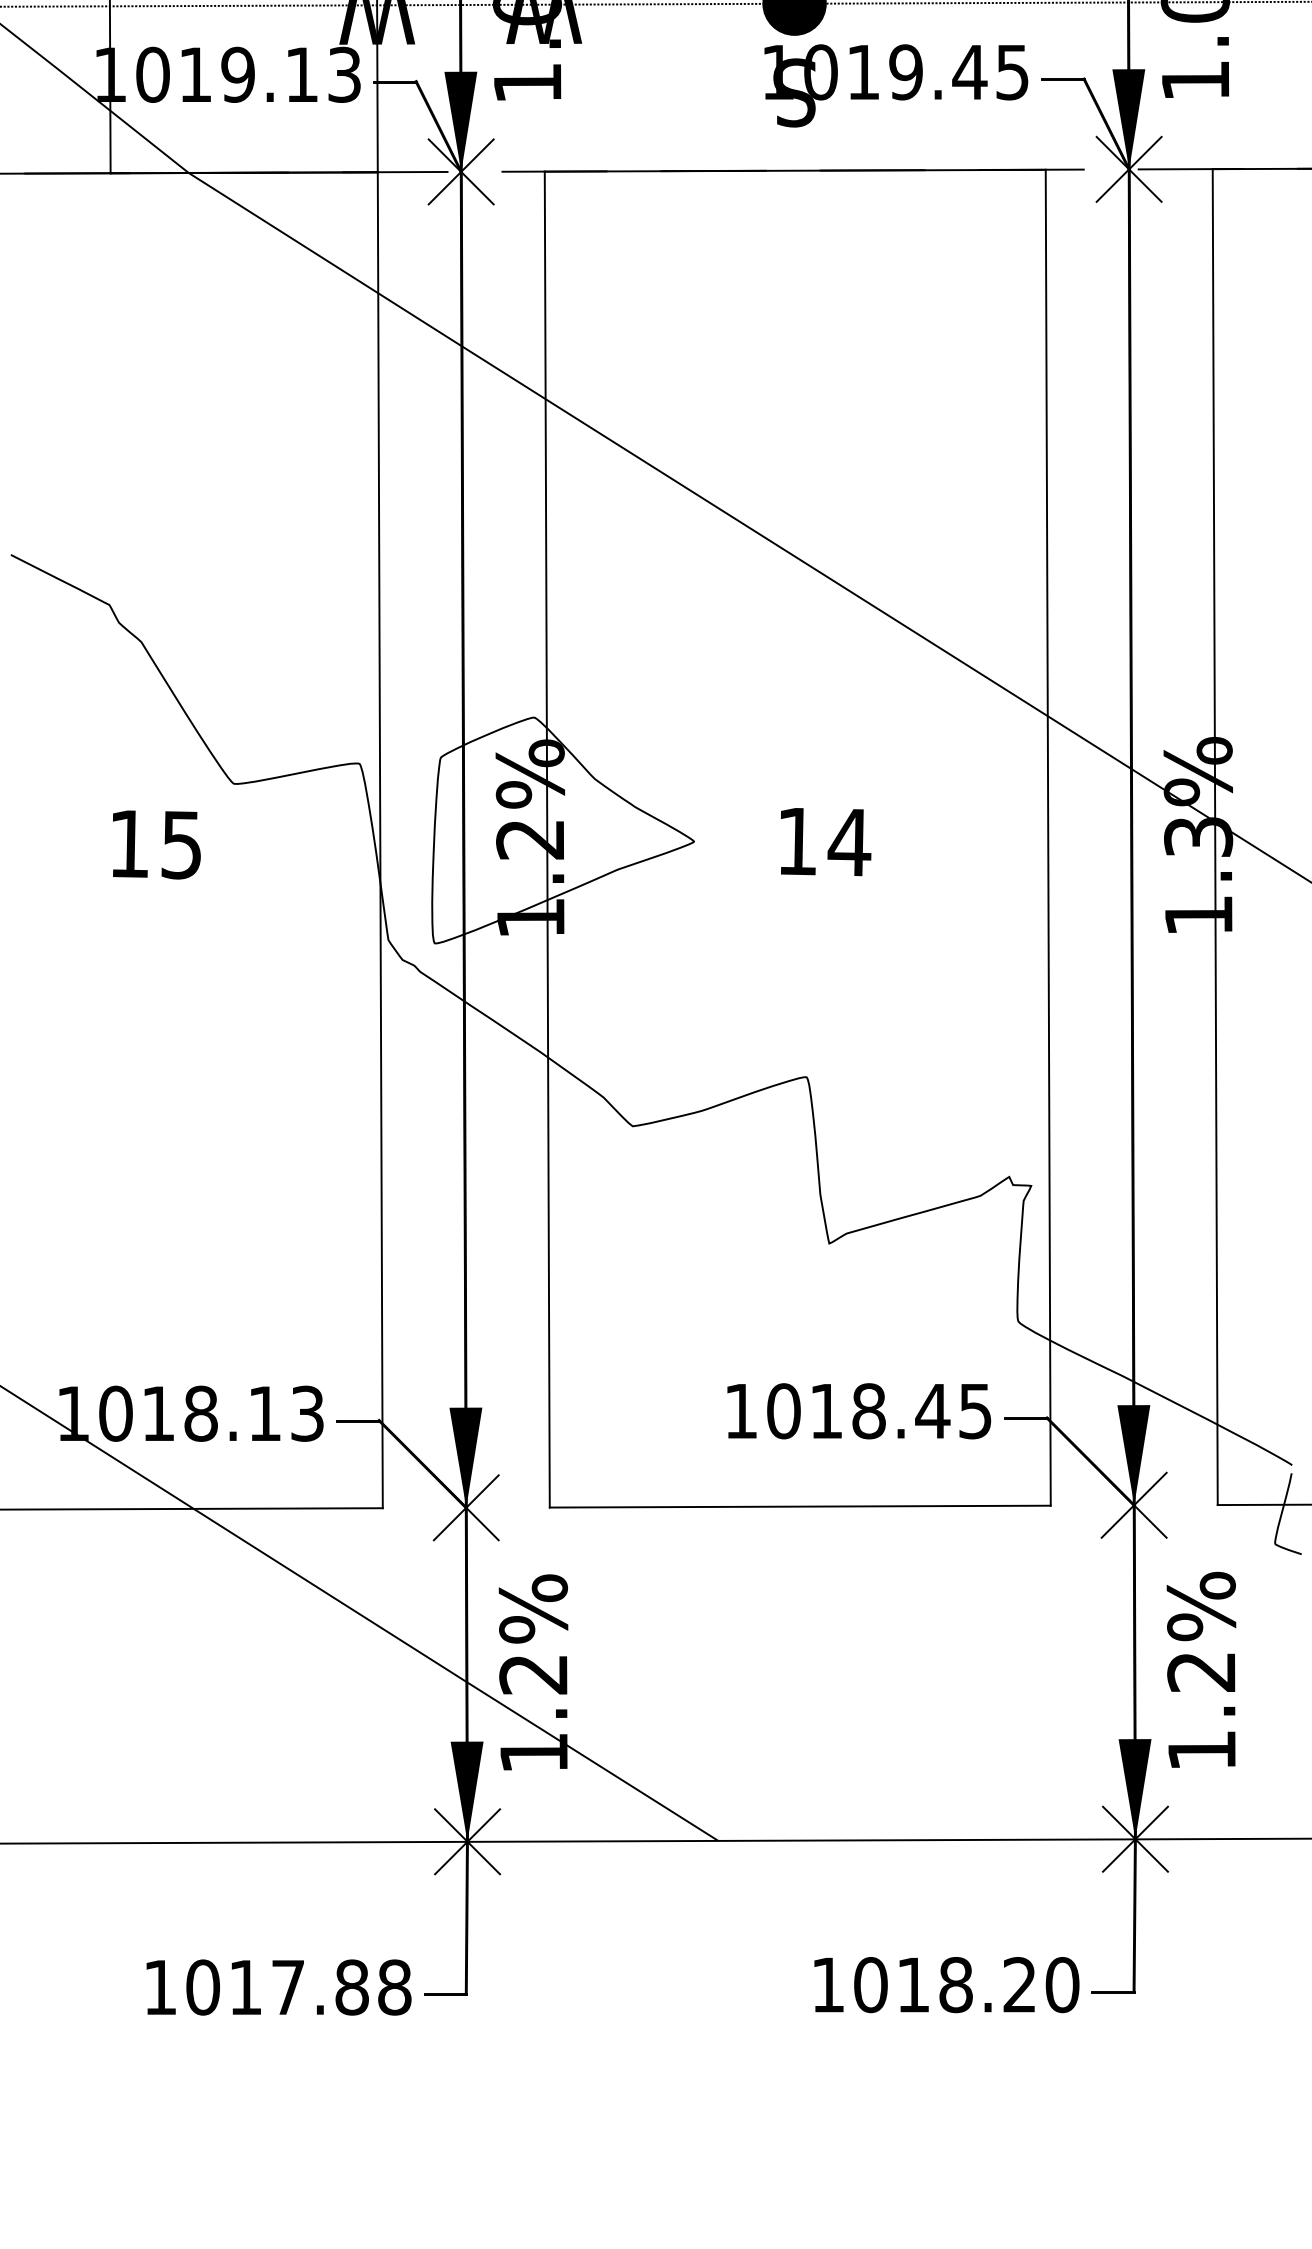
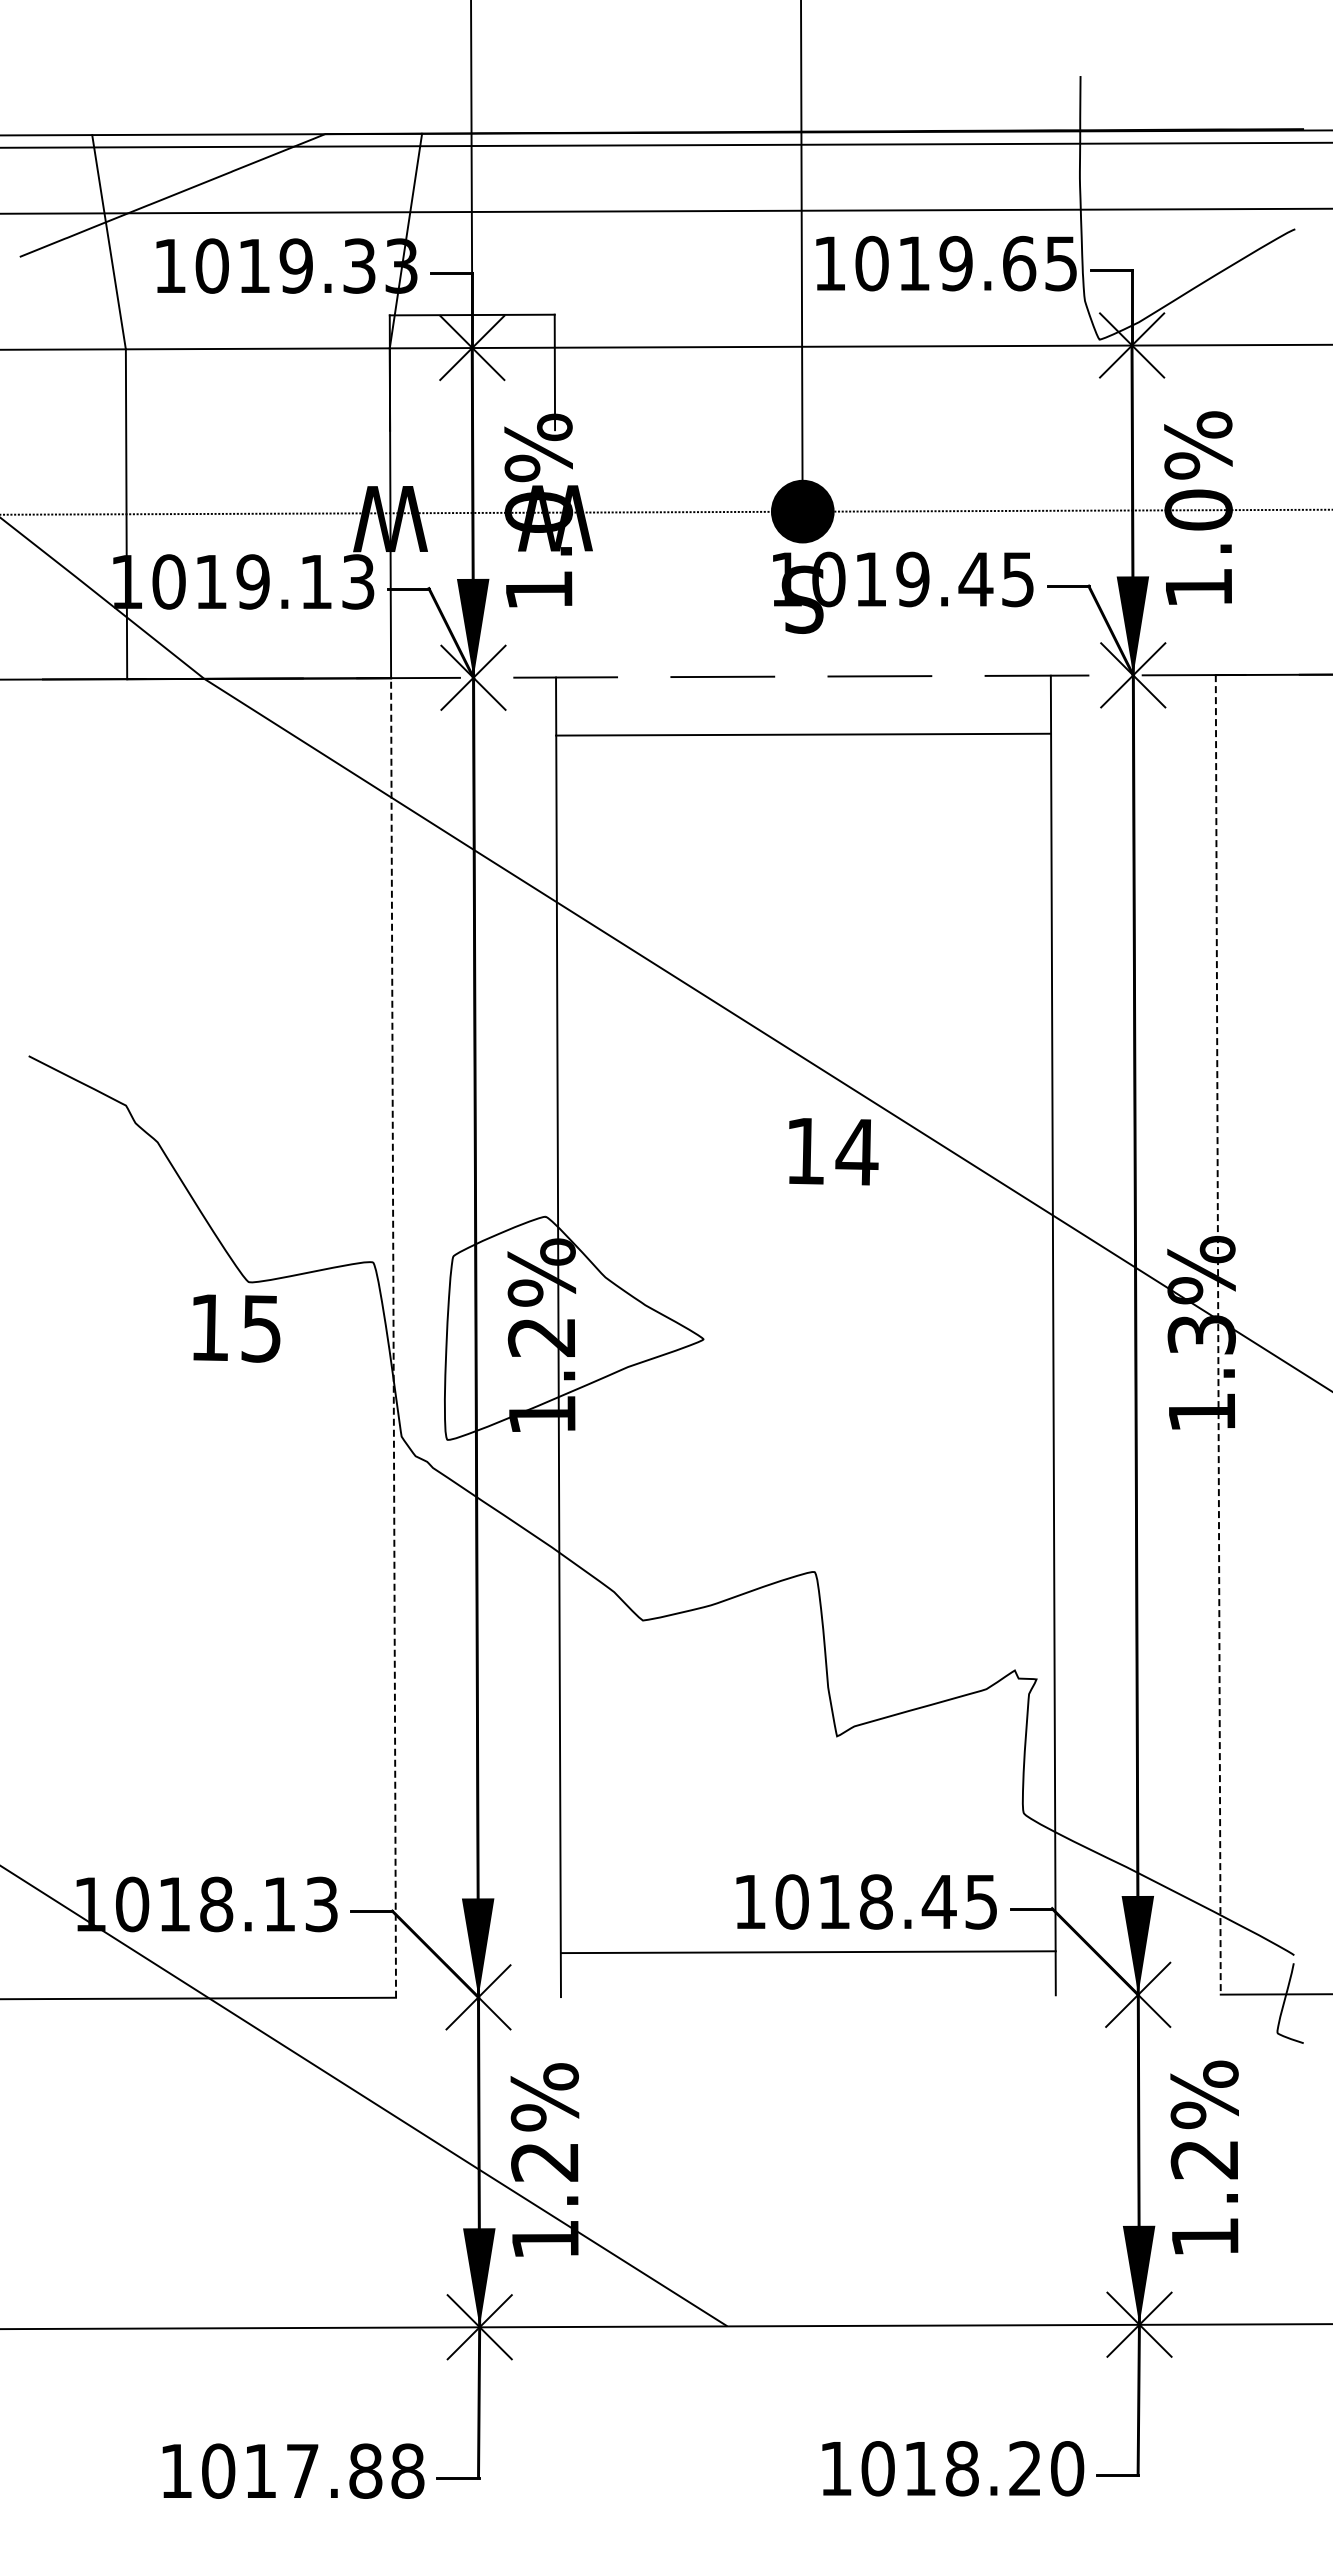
line: (795, 170) -> (803, 734), moved
line: (1215, 836) -> (1218, 1334), solid -> dashed
line: (380, 840) -> (393, 1338), solid -> dashed
text: (825, 841) -> (833, 1151), moved
text: (156, 844) -> (236, 1328), moved
line: (799, 1506) -> (807, 1952), moved

